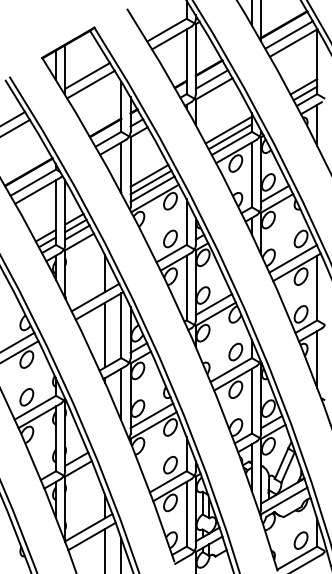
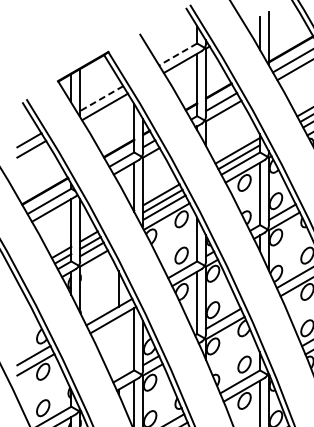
line: (167, 30) -> (178, 54), solid -> dashed
line: (87, 75) -> (101, 98), solid -> dashed
line: (105, 334) -> (119, 347), removed

